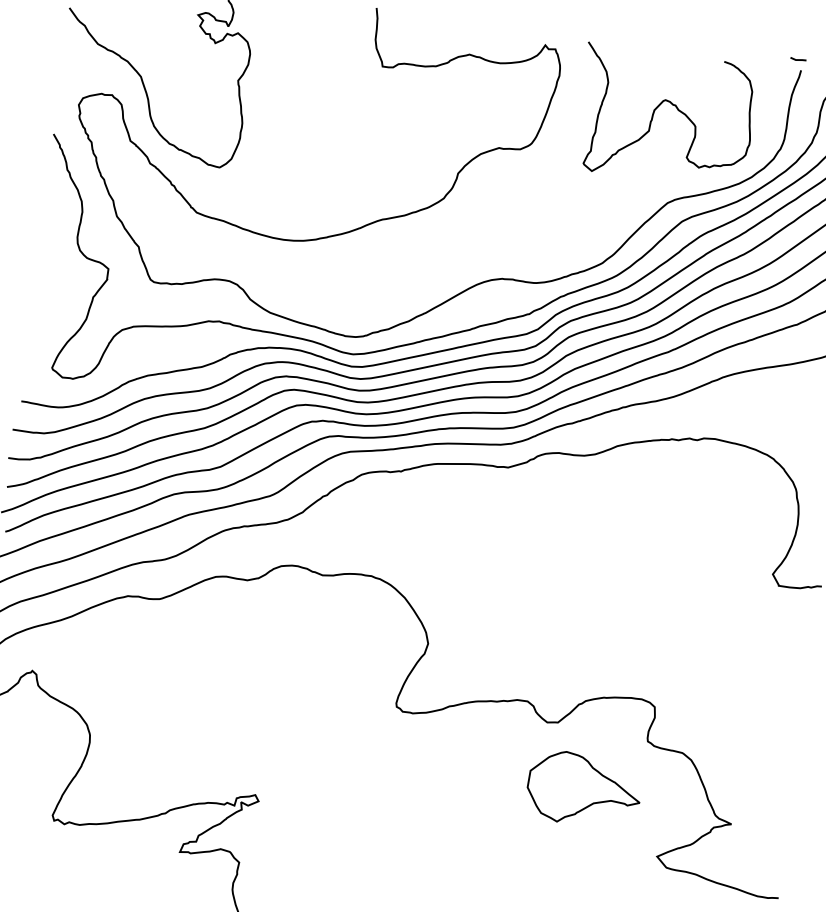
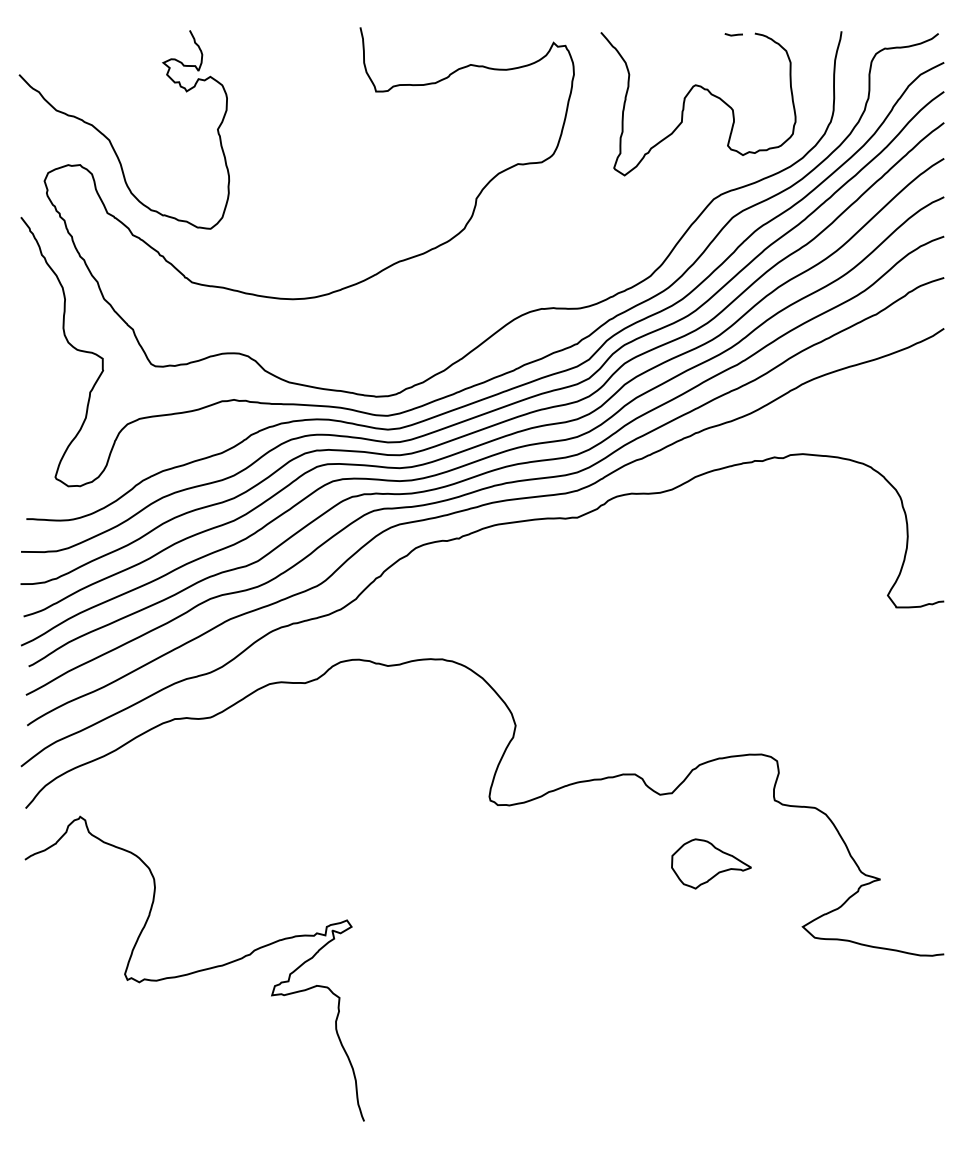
line: (798, 59) -> (733, 34), moved
part: (584, 789) -> (711, 863), size x0.62

